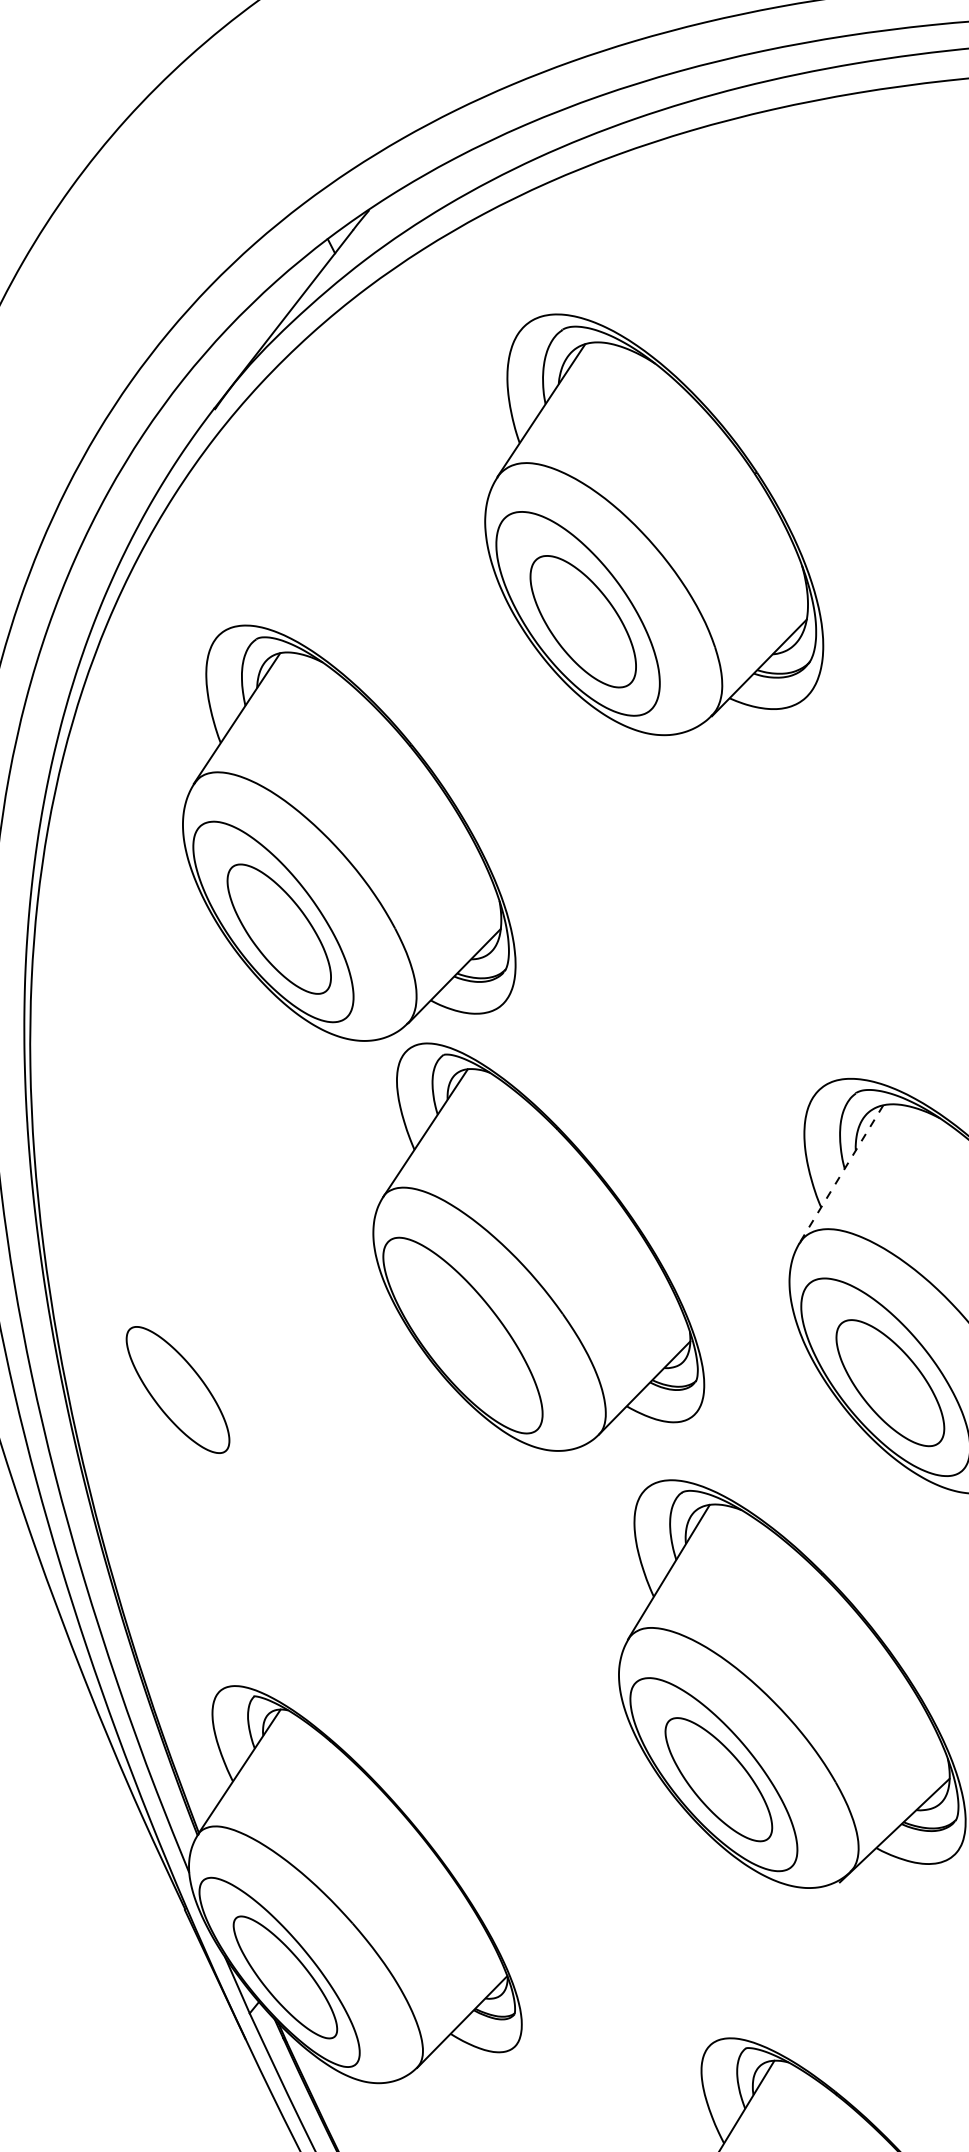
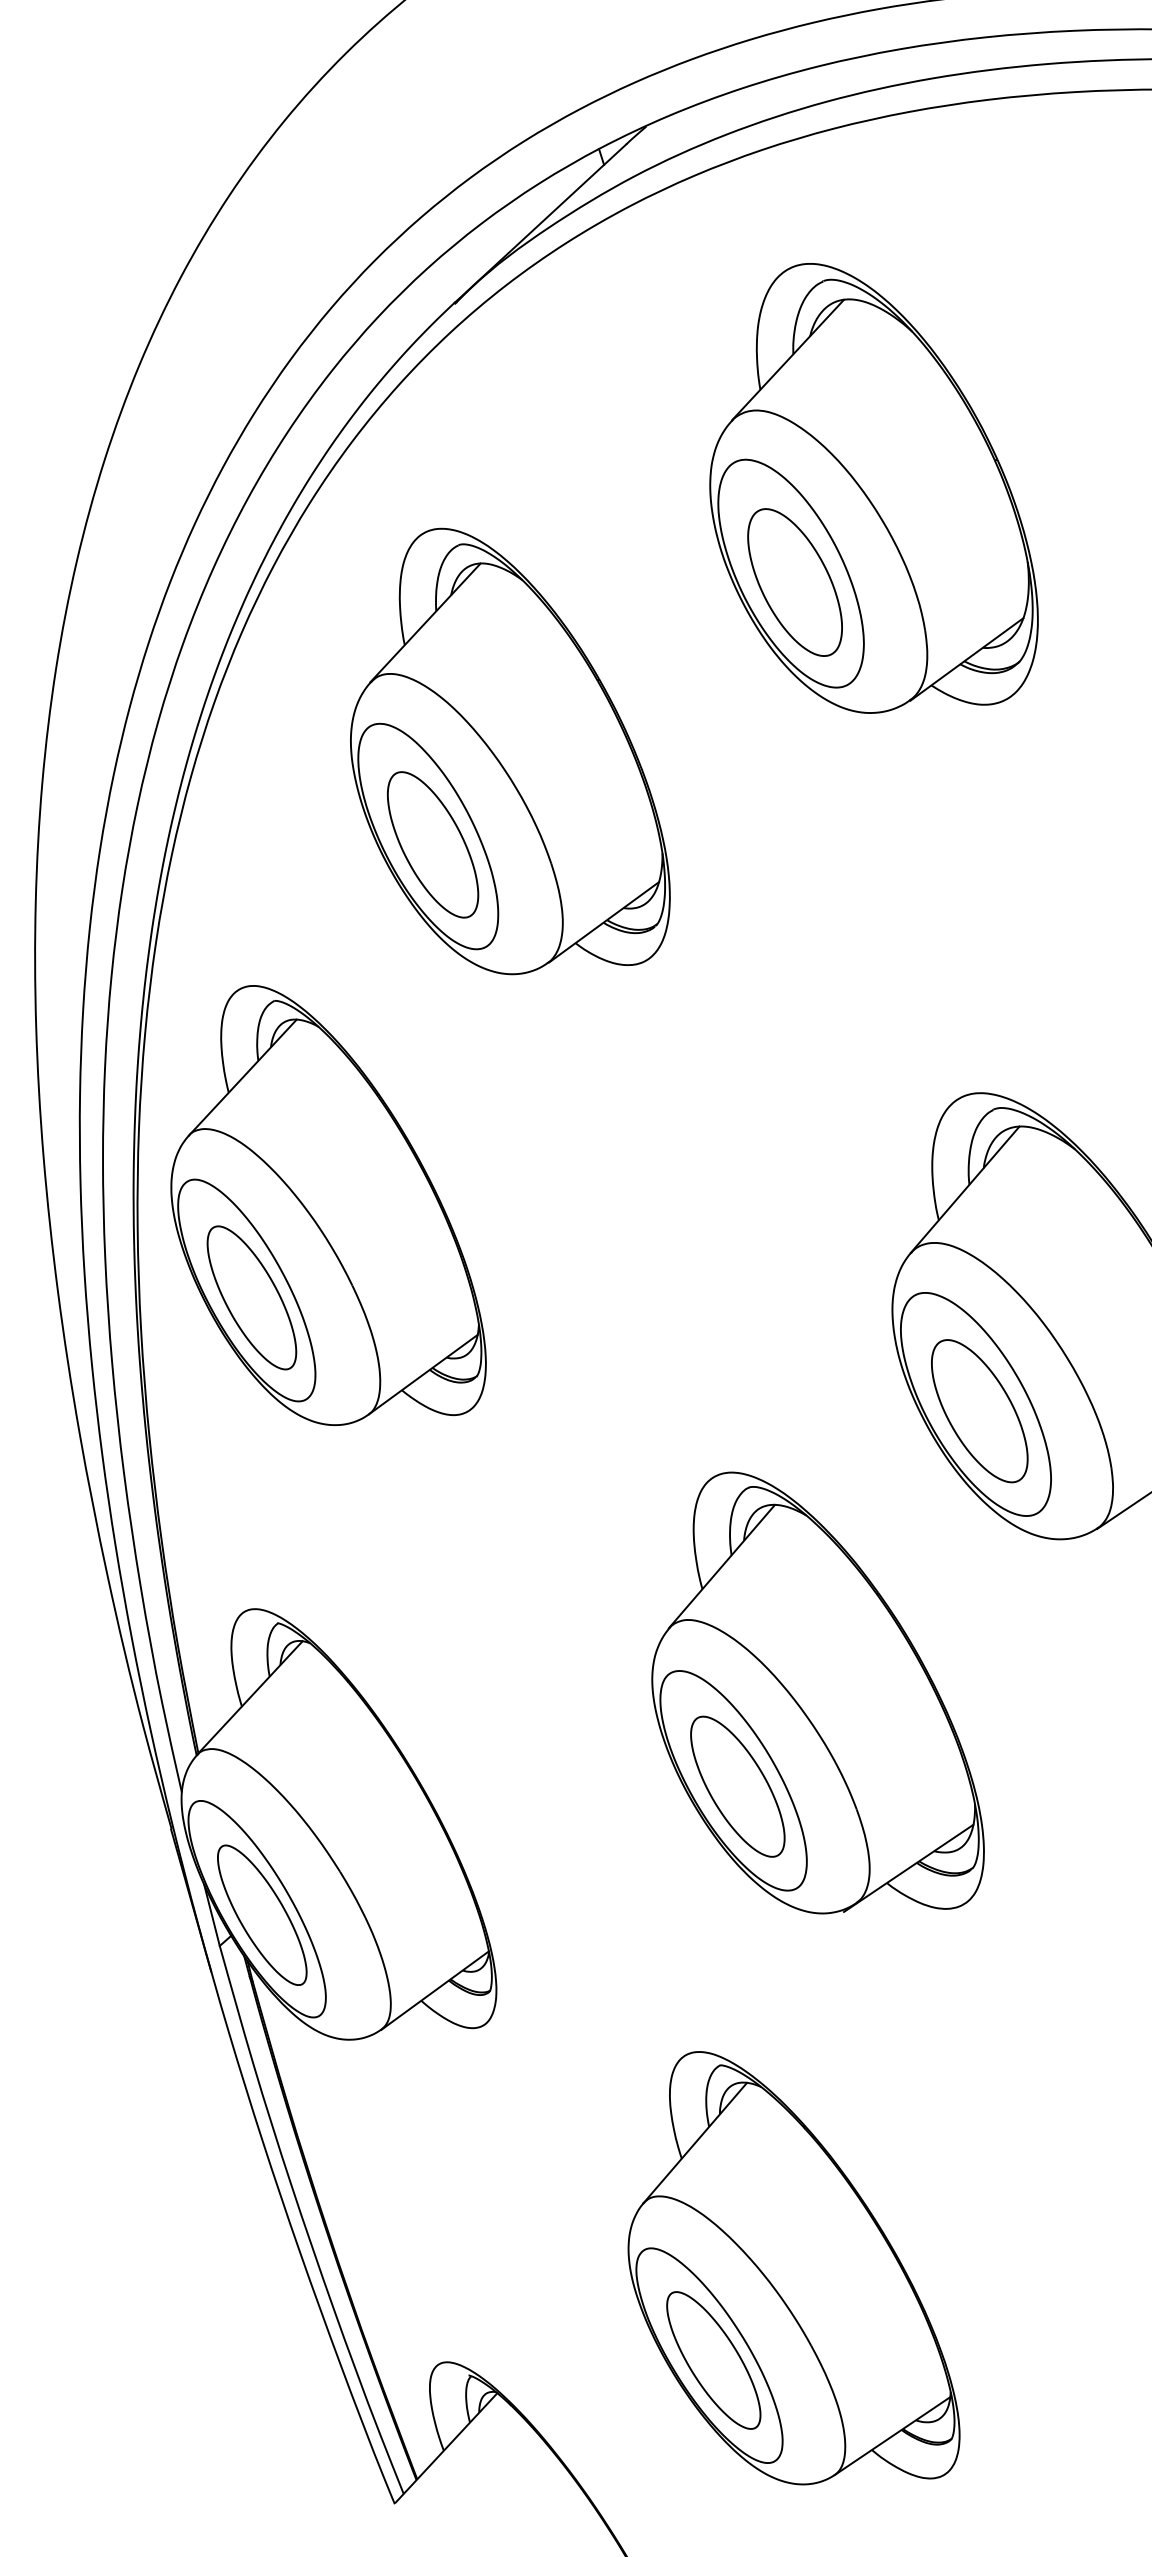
line: (840, 1174) -> (964, 1189), dashed -> solid
part: (527, 1241) -> (328, 1205), moved

